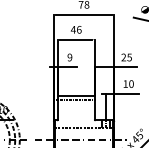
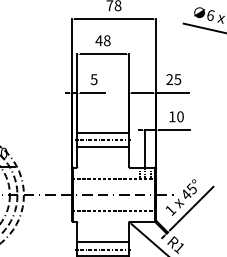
text: (79, 29) -> (107, 40), 46 -> 48
text: (69, 57) -> (93, 79), 9 -> 5
line: (76, 105) -> (103, 147), added

